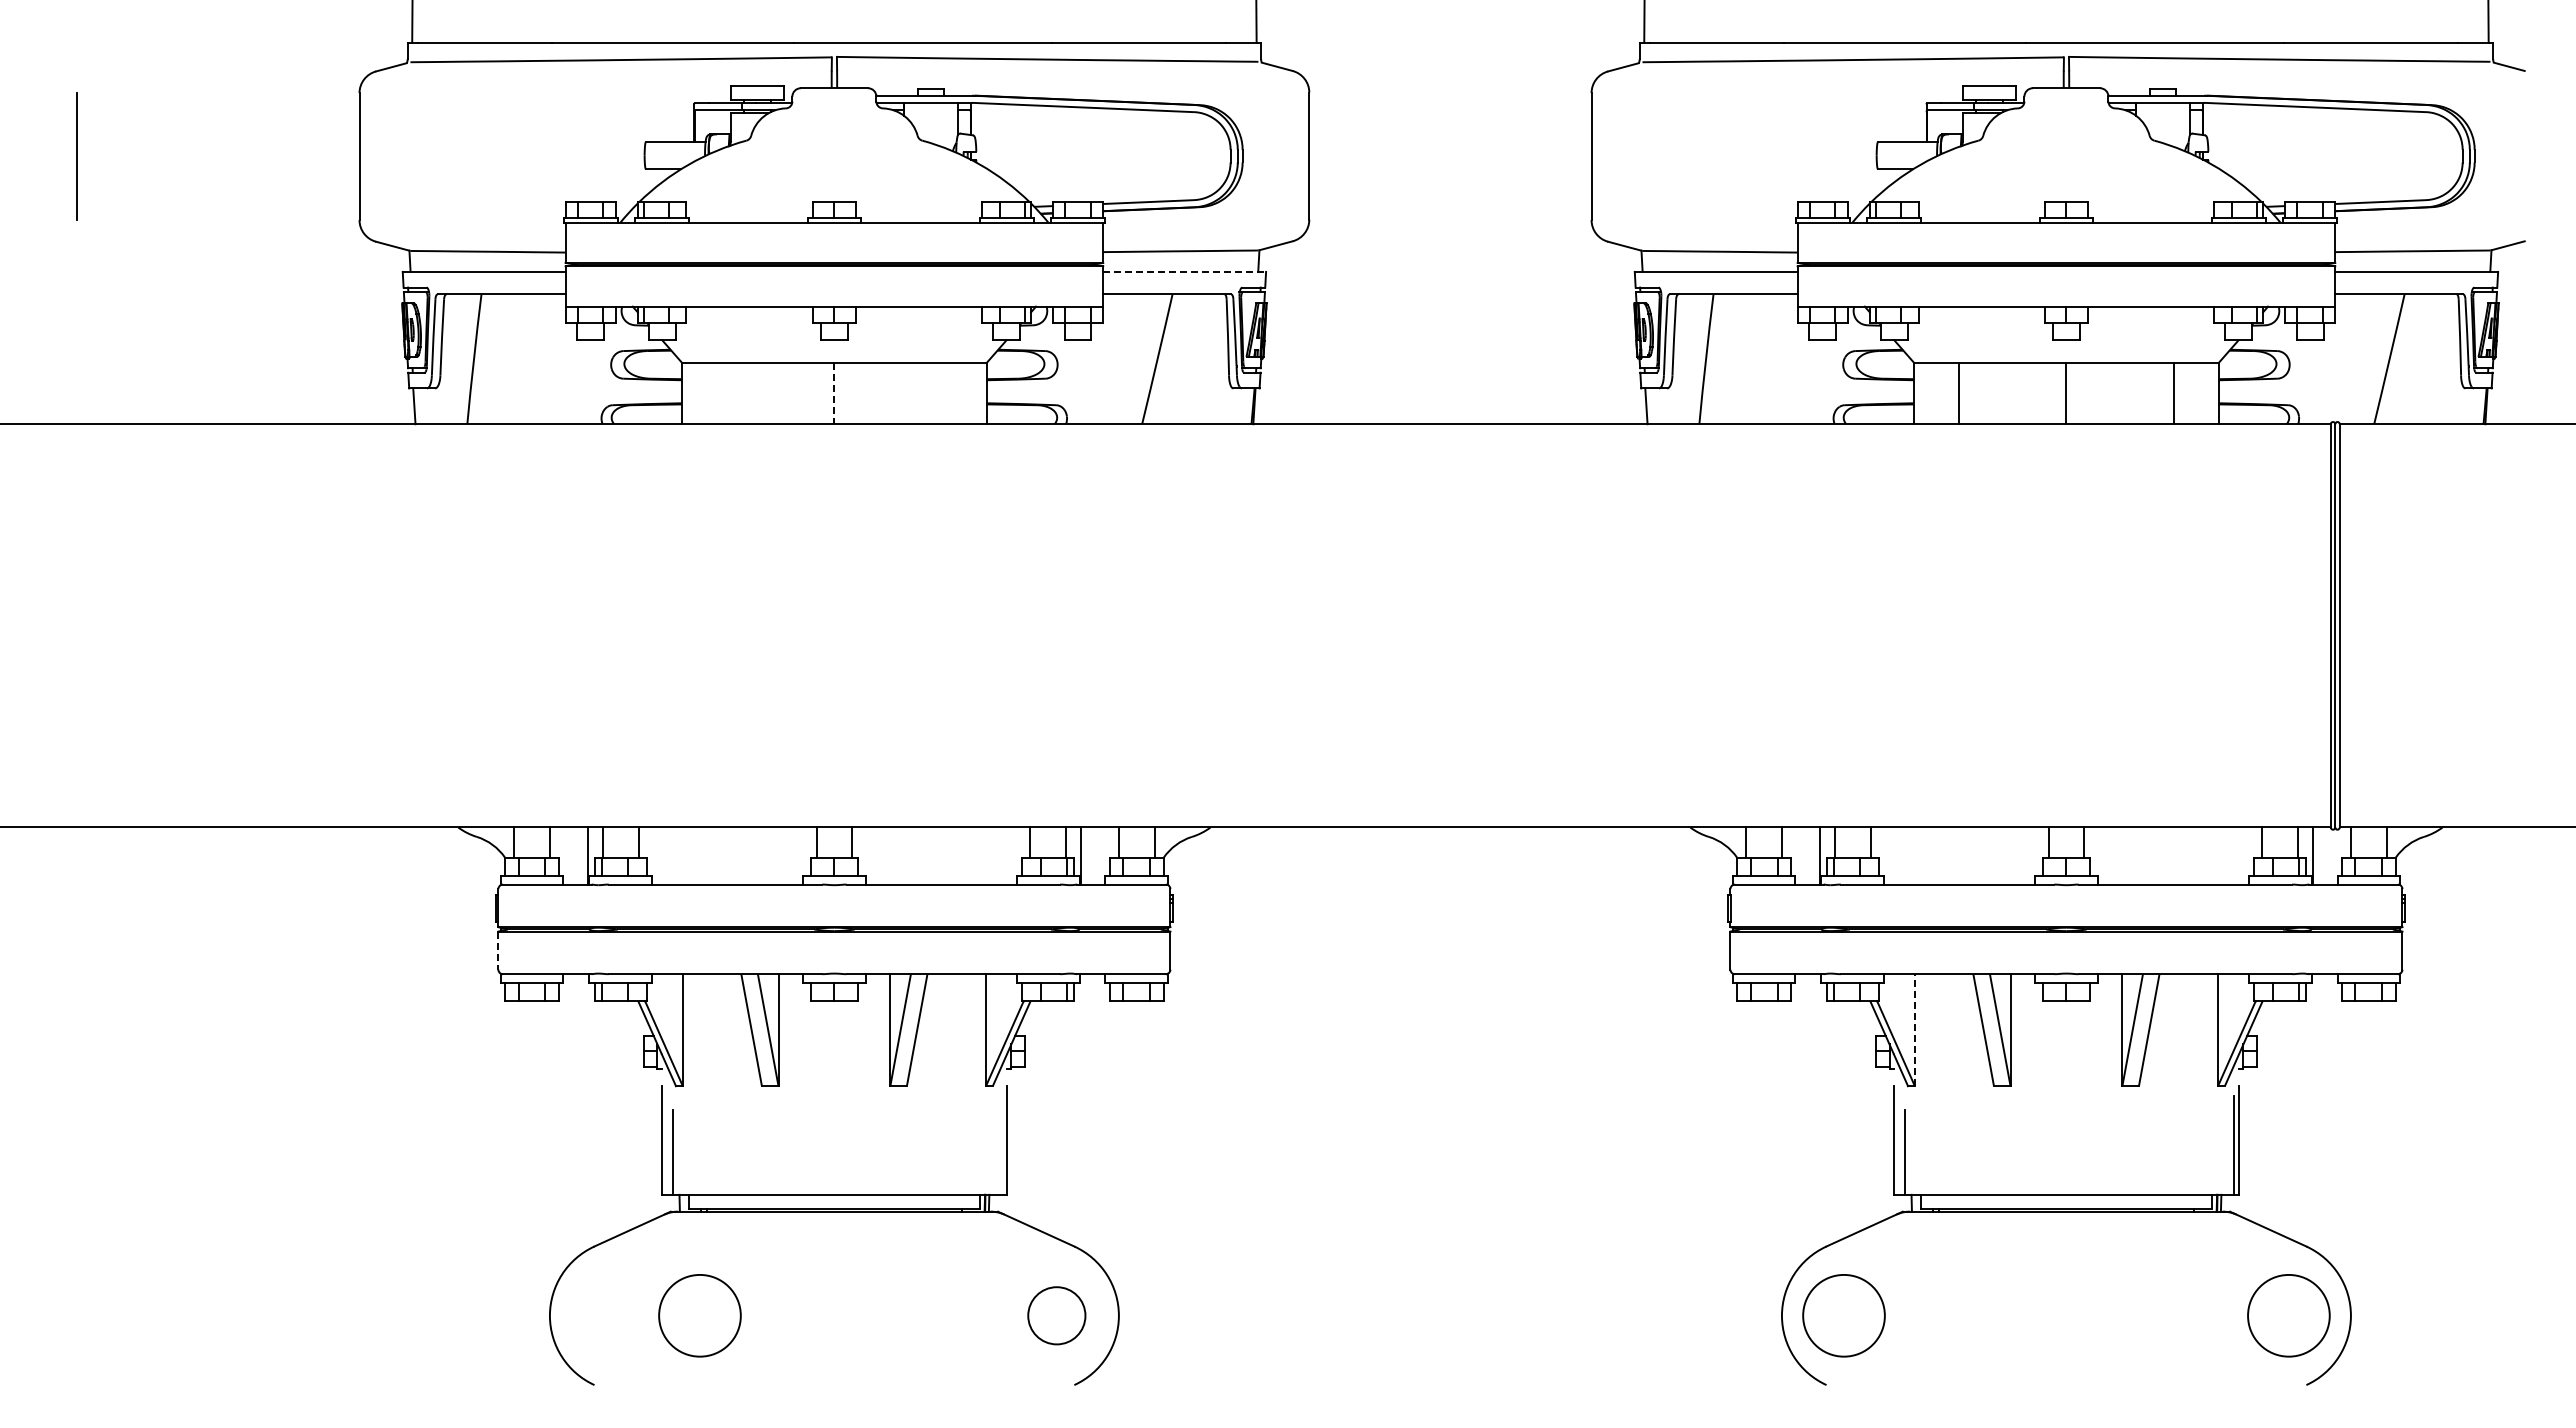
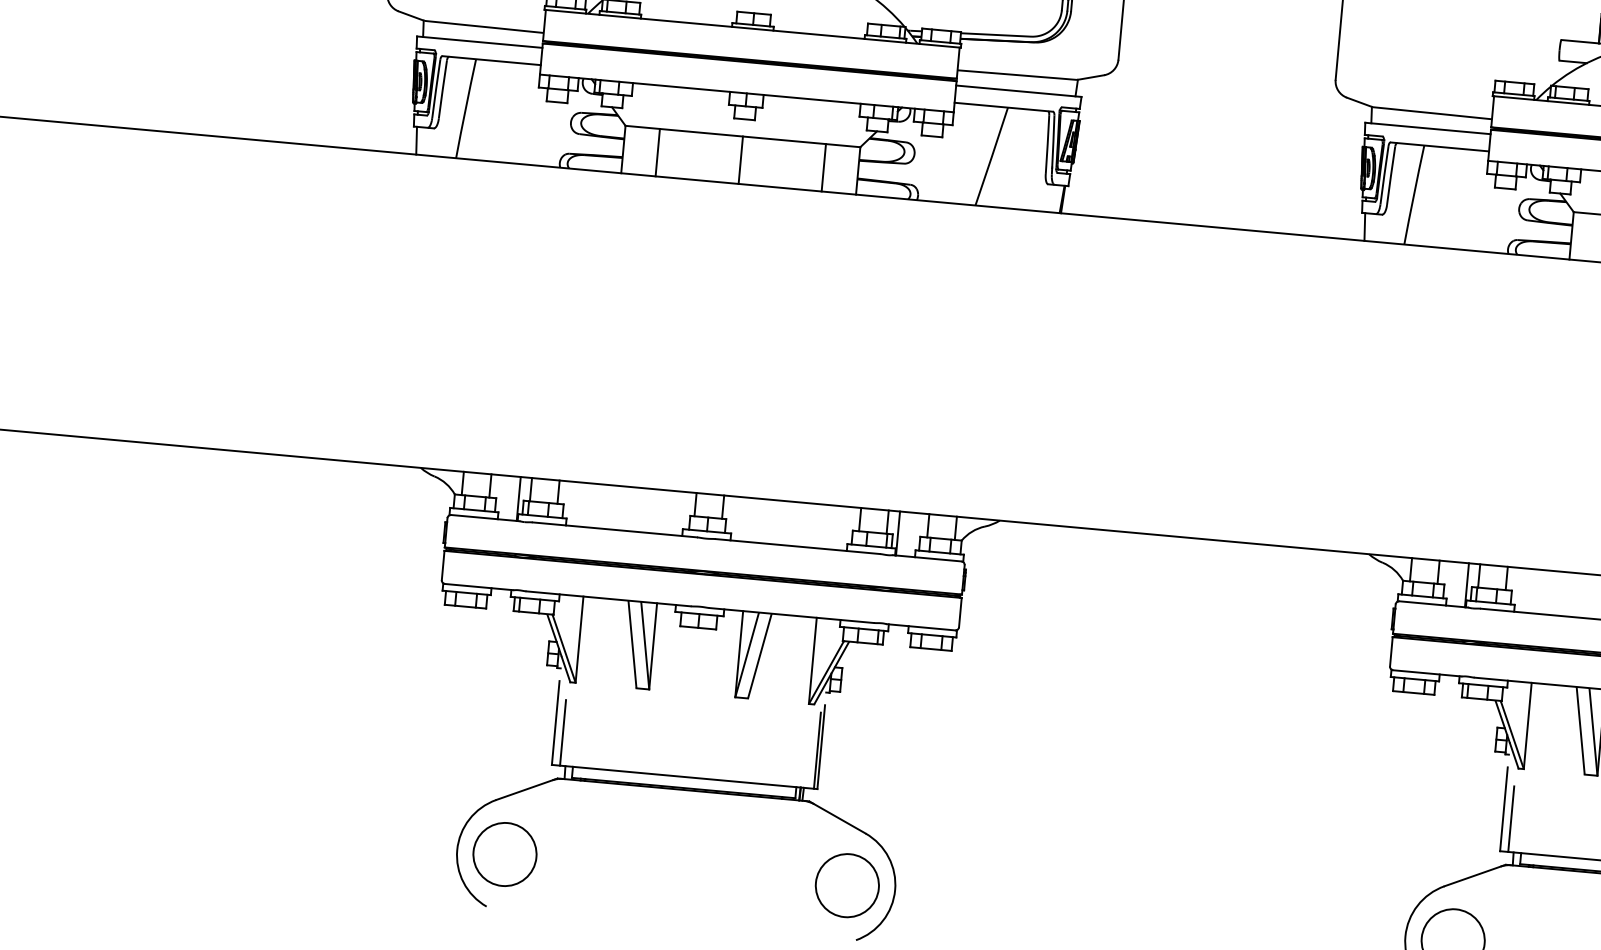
line: (1185, 271) -> (1019, 90), dashed -> solid
line: (726, 393) -> (657, 152), added
line: (834, 393) -> (740, 160), dashed -> solid
line: (942, 393) -> (823, 167), added
line: (498, 951) -> (443, 566), dashed -> solid
line: (1914, 1029) -> (1527, 725), dashed -> solid
line: (1002, 1144) -> (817, 750), added
circle: (699, 1315) -> (504, 854), moved
circle: (1056, 1315) -> (847, 885), size x1.43

